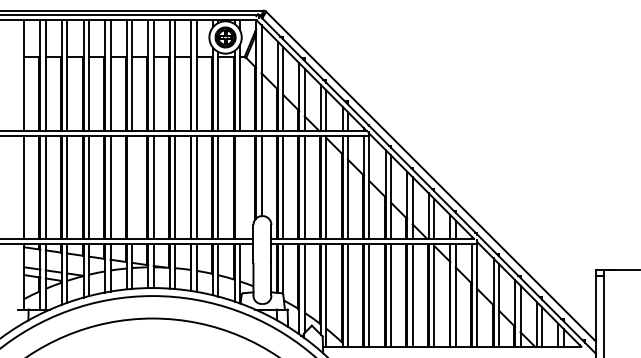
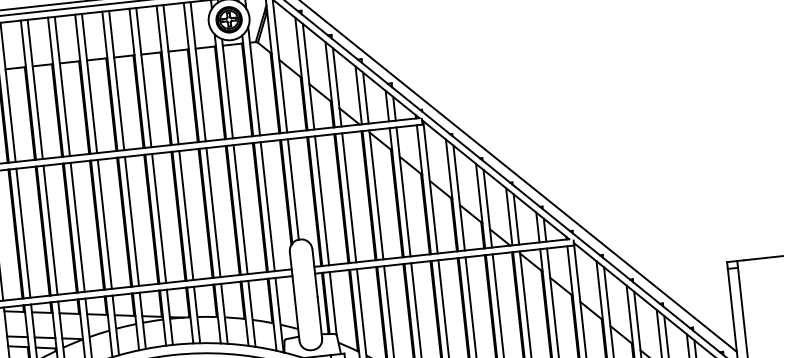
line: (132, 187) -> (132, 221), added
line: (239, 187) -> (267, 206), added

